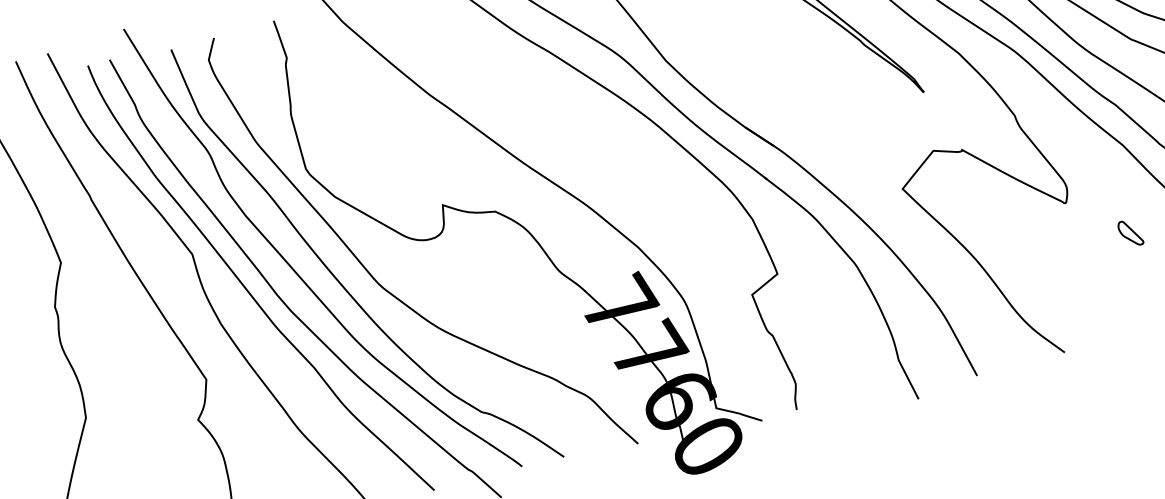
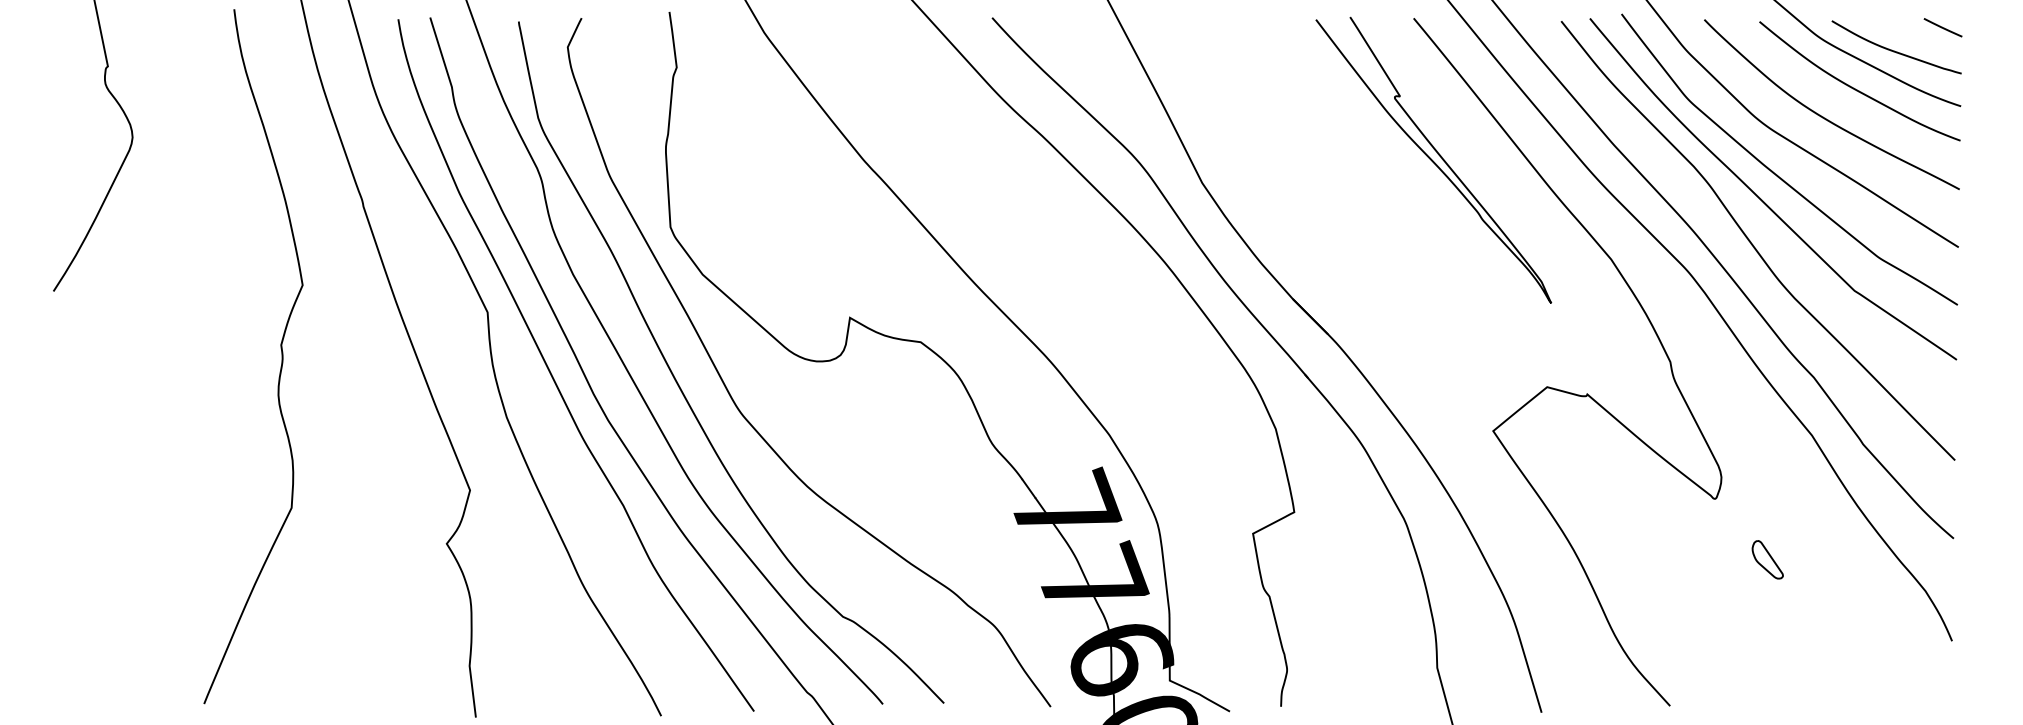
part: (1130, 233) -> (1767, 559), moved

